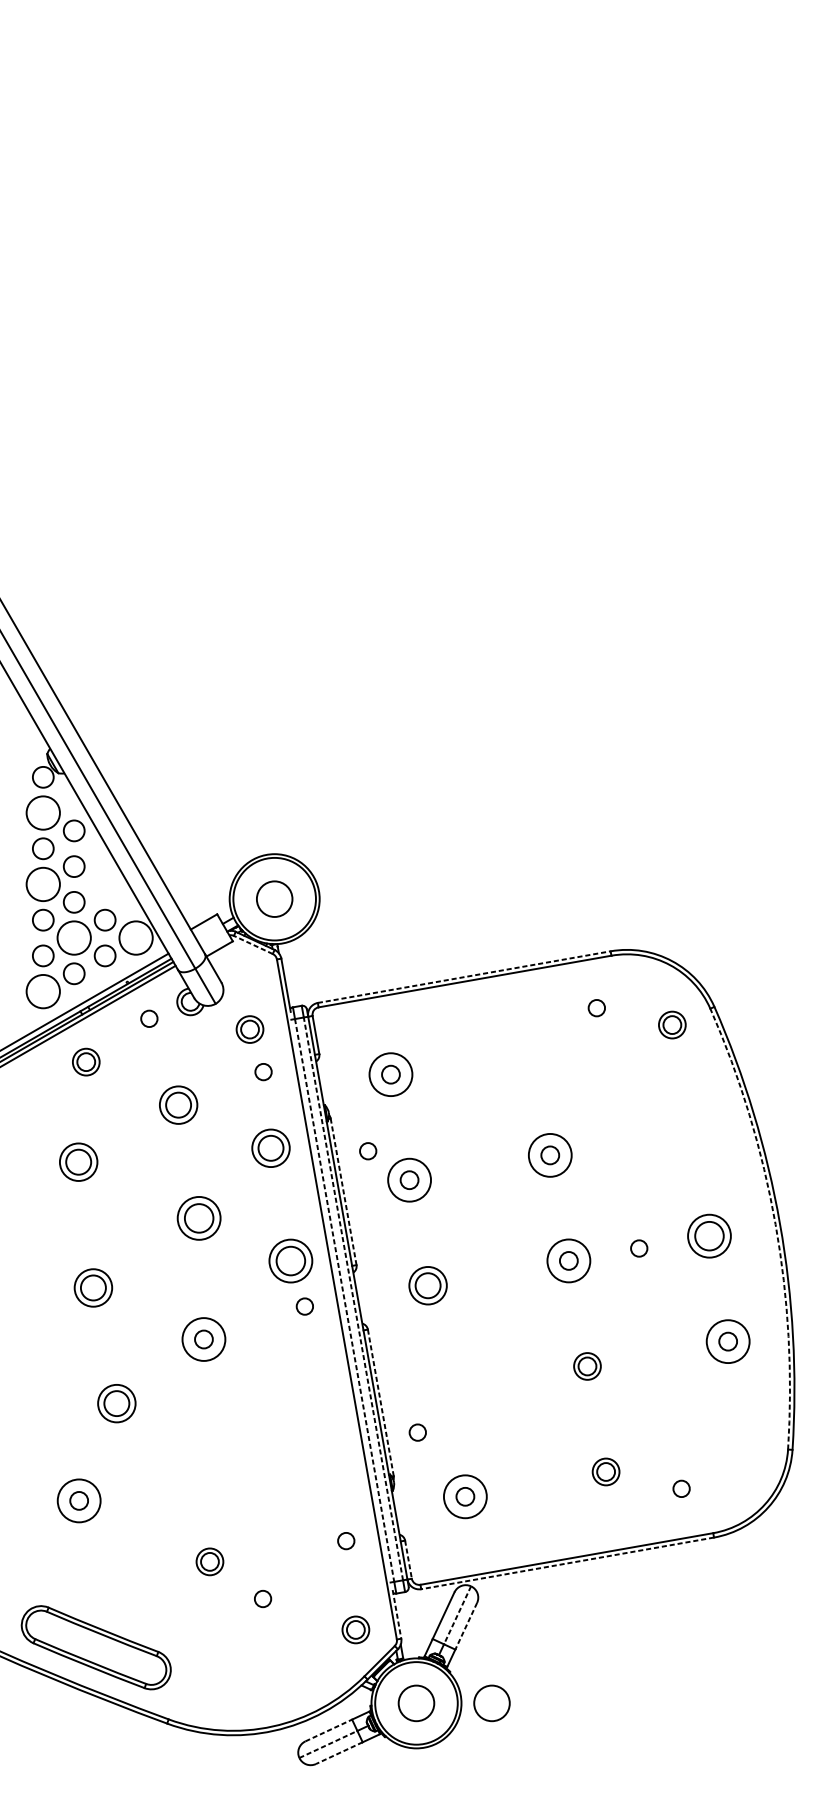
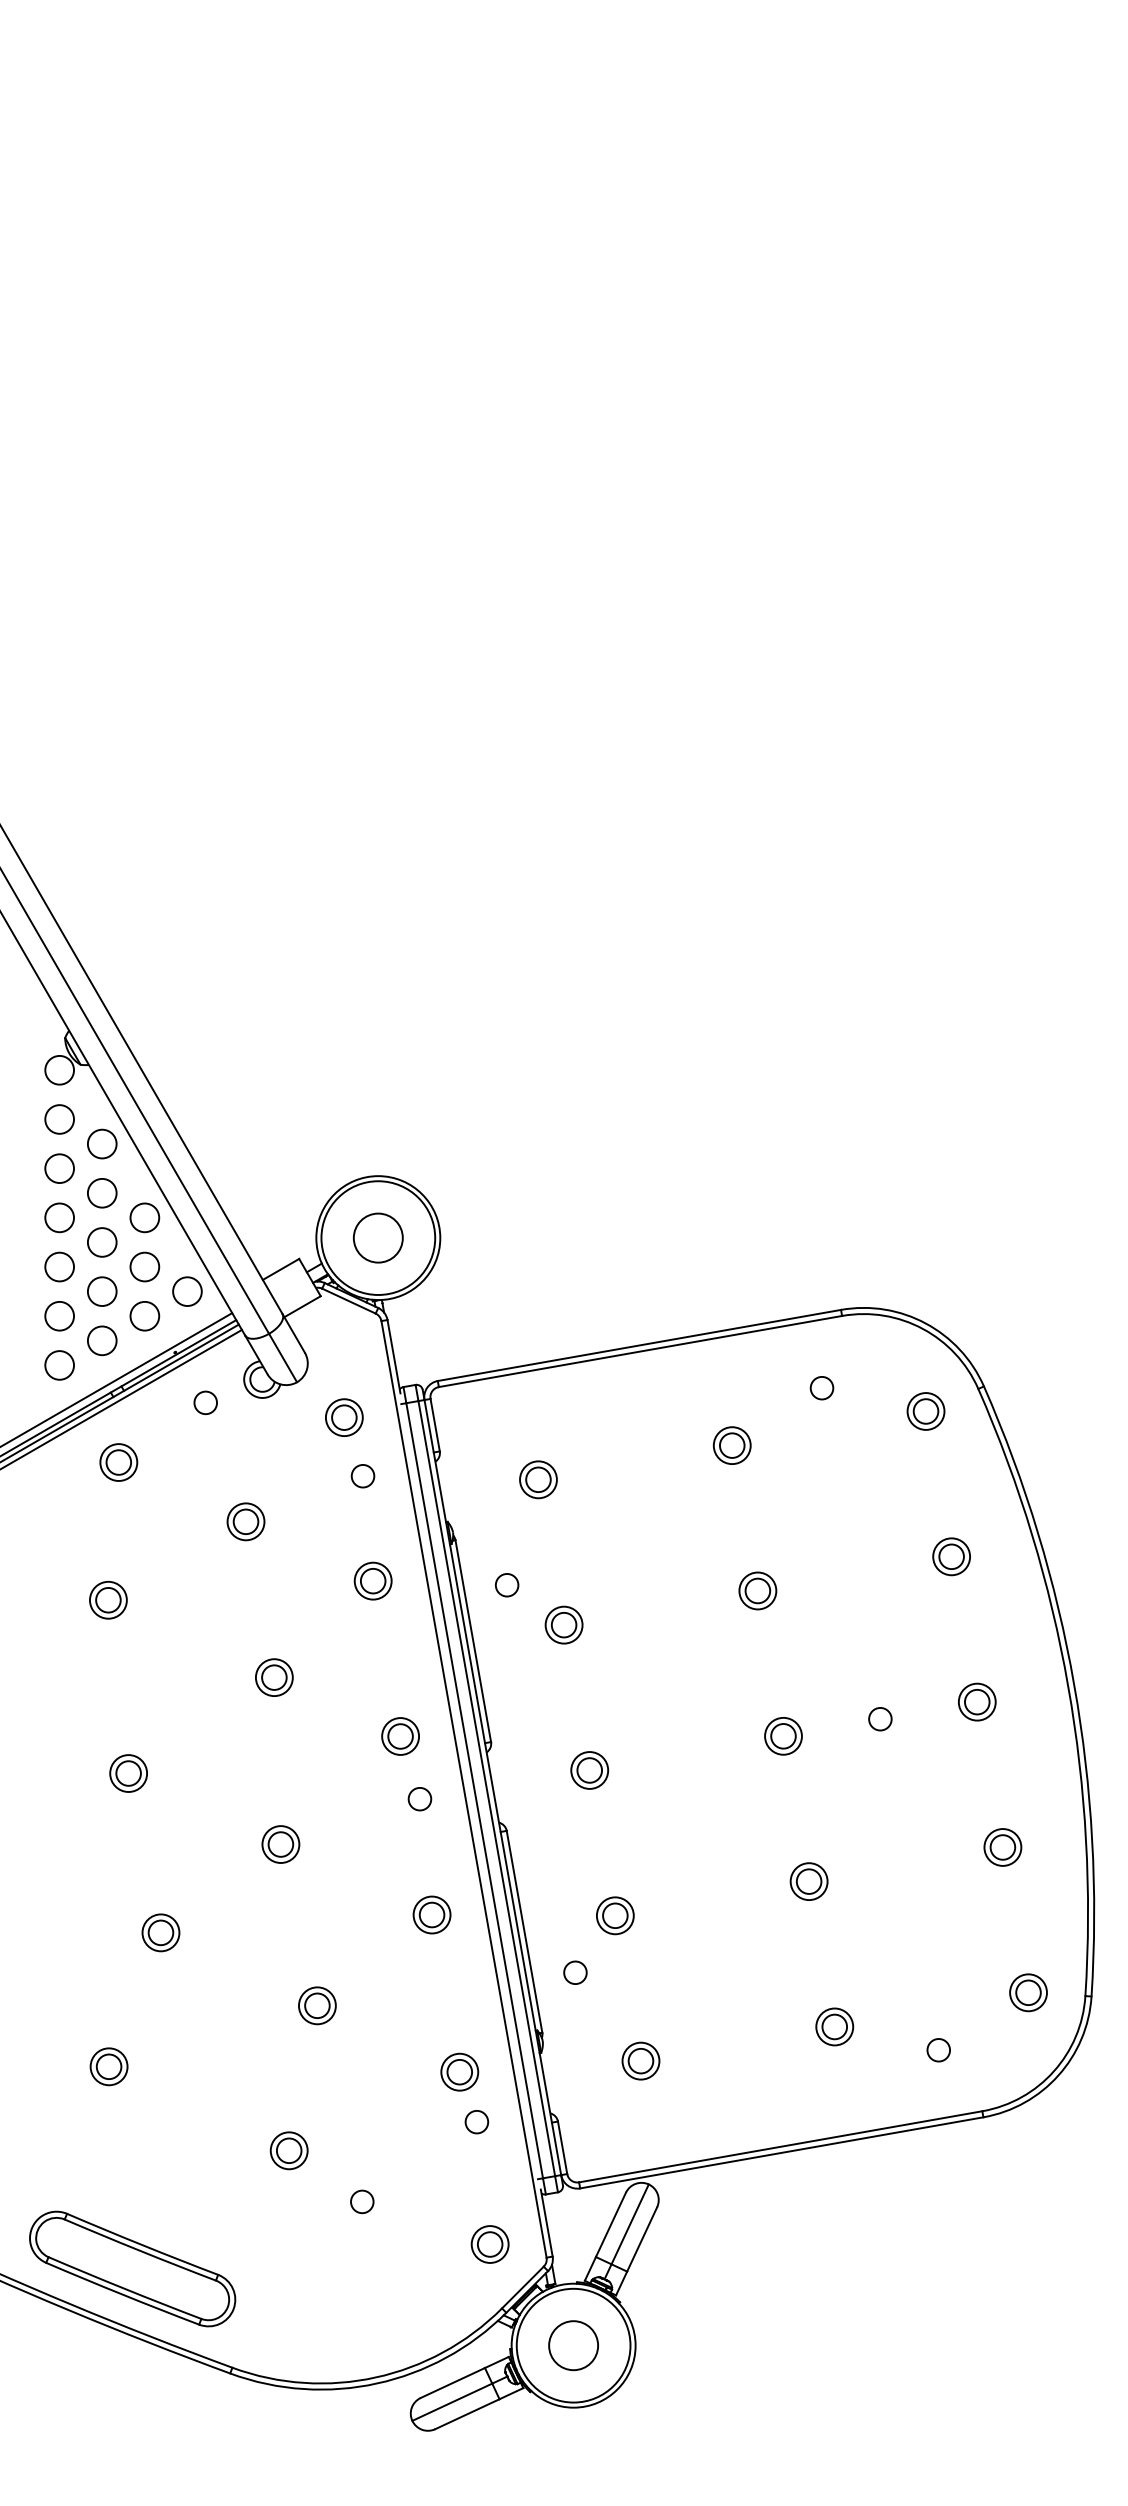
circle: (43, 813) -> (59, 1119), size x0.62
circle: (43, 884) -> (59, 1217), size x0.62
circle: (104, 884) -> (144, 1217), added
circle: (73, 937) -> (101, 1291), size x0.62
circle: (136, 937) -> (187, 1291), size x0.62
line: (253, 945) -> (348, 1301), dashed -> solid
line: (464, 977) -> (639, 1345), dashed -> solid
circle: (43, 991) -> (59, 1365), size x0.62
part: (531, 1049) -> (731, 1445), added
circle: (390, 1074) -> (538, 1479), size x0.62
part: (178, 1104) -> (245, 1521), size x0.71
part: (690, 1130) -> (951, 1556), added
part: (270, 1147) -> (372, 1580), size x0.71
circle: (550, 1155) -> (757, 1590), size x0.62
part: (78, 1161) -> (108, 1599), size x0.71
circle: (409, 1179) -> (563, 1624), size x0.62
line: (343, 1192) -> (473, 1641), dashed -> solid
part: (199, 1218) -> (274, 1677), size x0.62
arc: (775, 1224) -> (1068, 1686), dashed -> solid
part: (709, 1235) -> (977, 1701), size x0.62
circle: (568, 1260) -> (783, 1735), size x0.62
part: (290, 1261) -> (400, 1736), size x0.62
part: (428, 1285) -> (589, 1770), size x0.71
part: (93, 1287) -> (128, 1773), size x0.71
line: (353, 1298) -> (486, 1788), dashed -> solid
line: (344, 1300) -> (474, 1790), dashed -> solid
circle: (203, 1339) -> (280, 1844), size x0.62
circle: (727, 1341) -> (1002, 1847), size x0.62
part: (313, 1390) -> (431, 1914), added
part: (446, 1391) -> (615, 1915), added
part: (116, 1403) -> (160, 1932), size x0.71
line: (380, 1403) -> (524, 1932), dashed -> solid
part: (746, 1446) -> (1028, 1992), added
part: (230, 1456) -> (317, 2005), added
circle: (465, 1496) -> (640, 2060), size x0.62
circle: (78, 1500) -> (108, 2066), size x0.62
part: (333, 1504) -> (459, 2071), added
line: (408, 1559) -> (562, 2147), dashed -> solid
line: (567, 1563) -> (781, 2152), dashed -> solid
line: (396, 1614) -> (546, 2223), dashed -> solid
line: (457, 1615) -> (629, 2224), dashed -> solid
line: (465, 1626) -> (641, 2239), dashed -> solid
circle: (491, 1703) -> (677, 2345), removed
line: (329, 1730) -> (453, 2382), dashed -> solid
line: (328, 1744) -> (452, 2402), dashed -> solid
line: (338, 1753) -> (466, 2414), dashed -> solid

